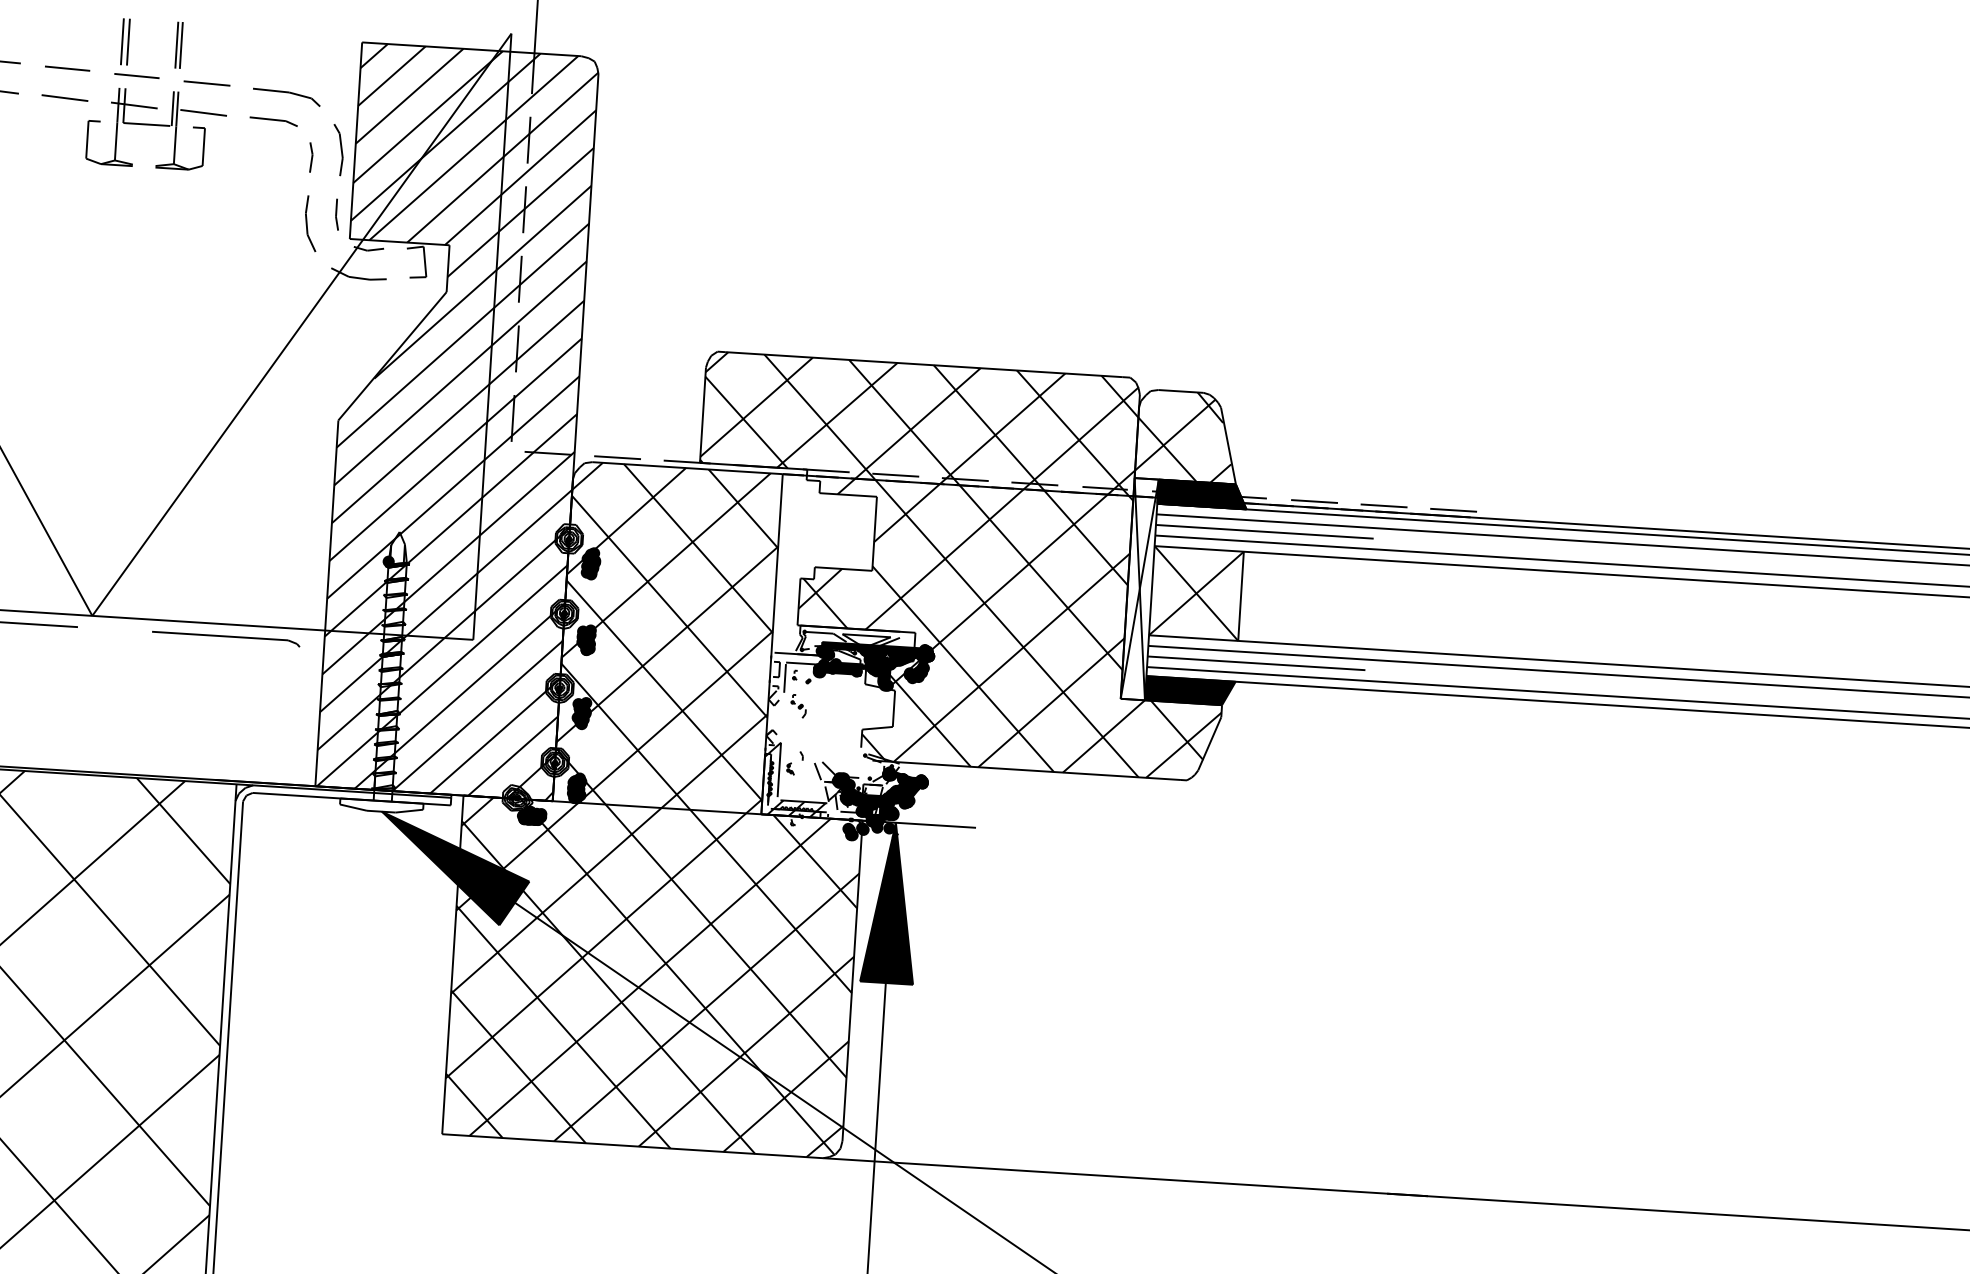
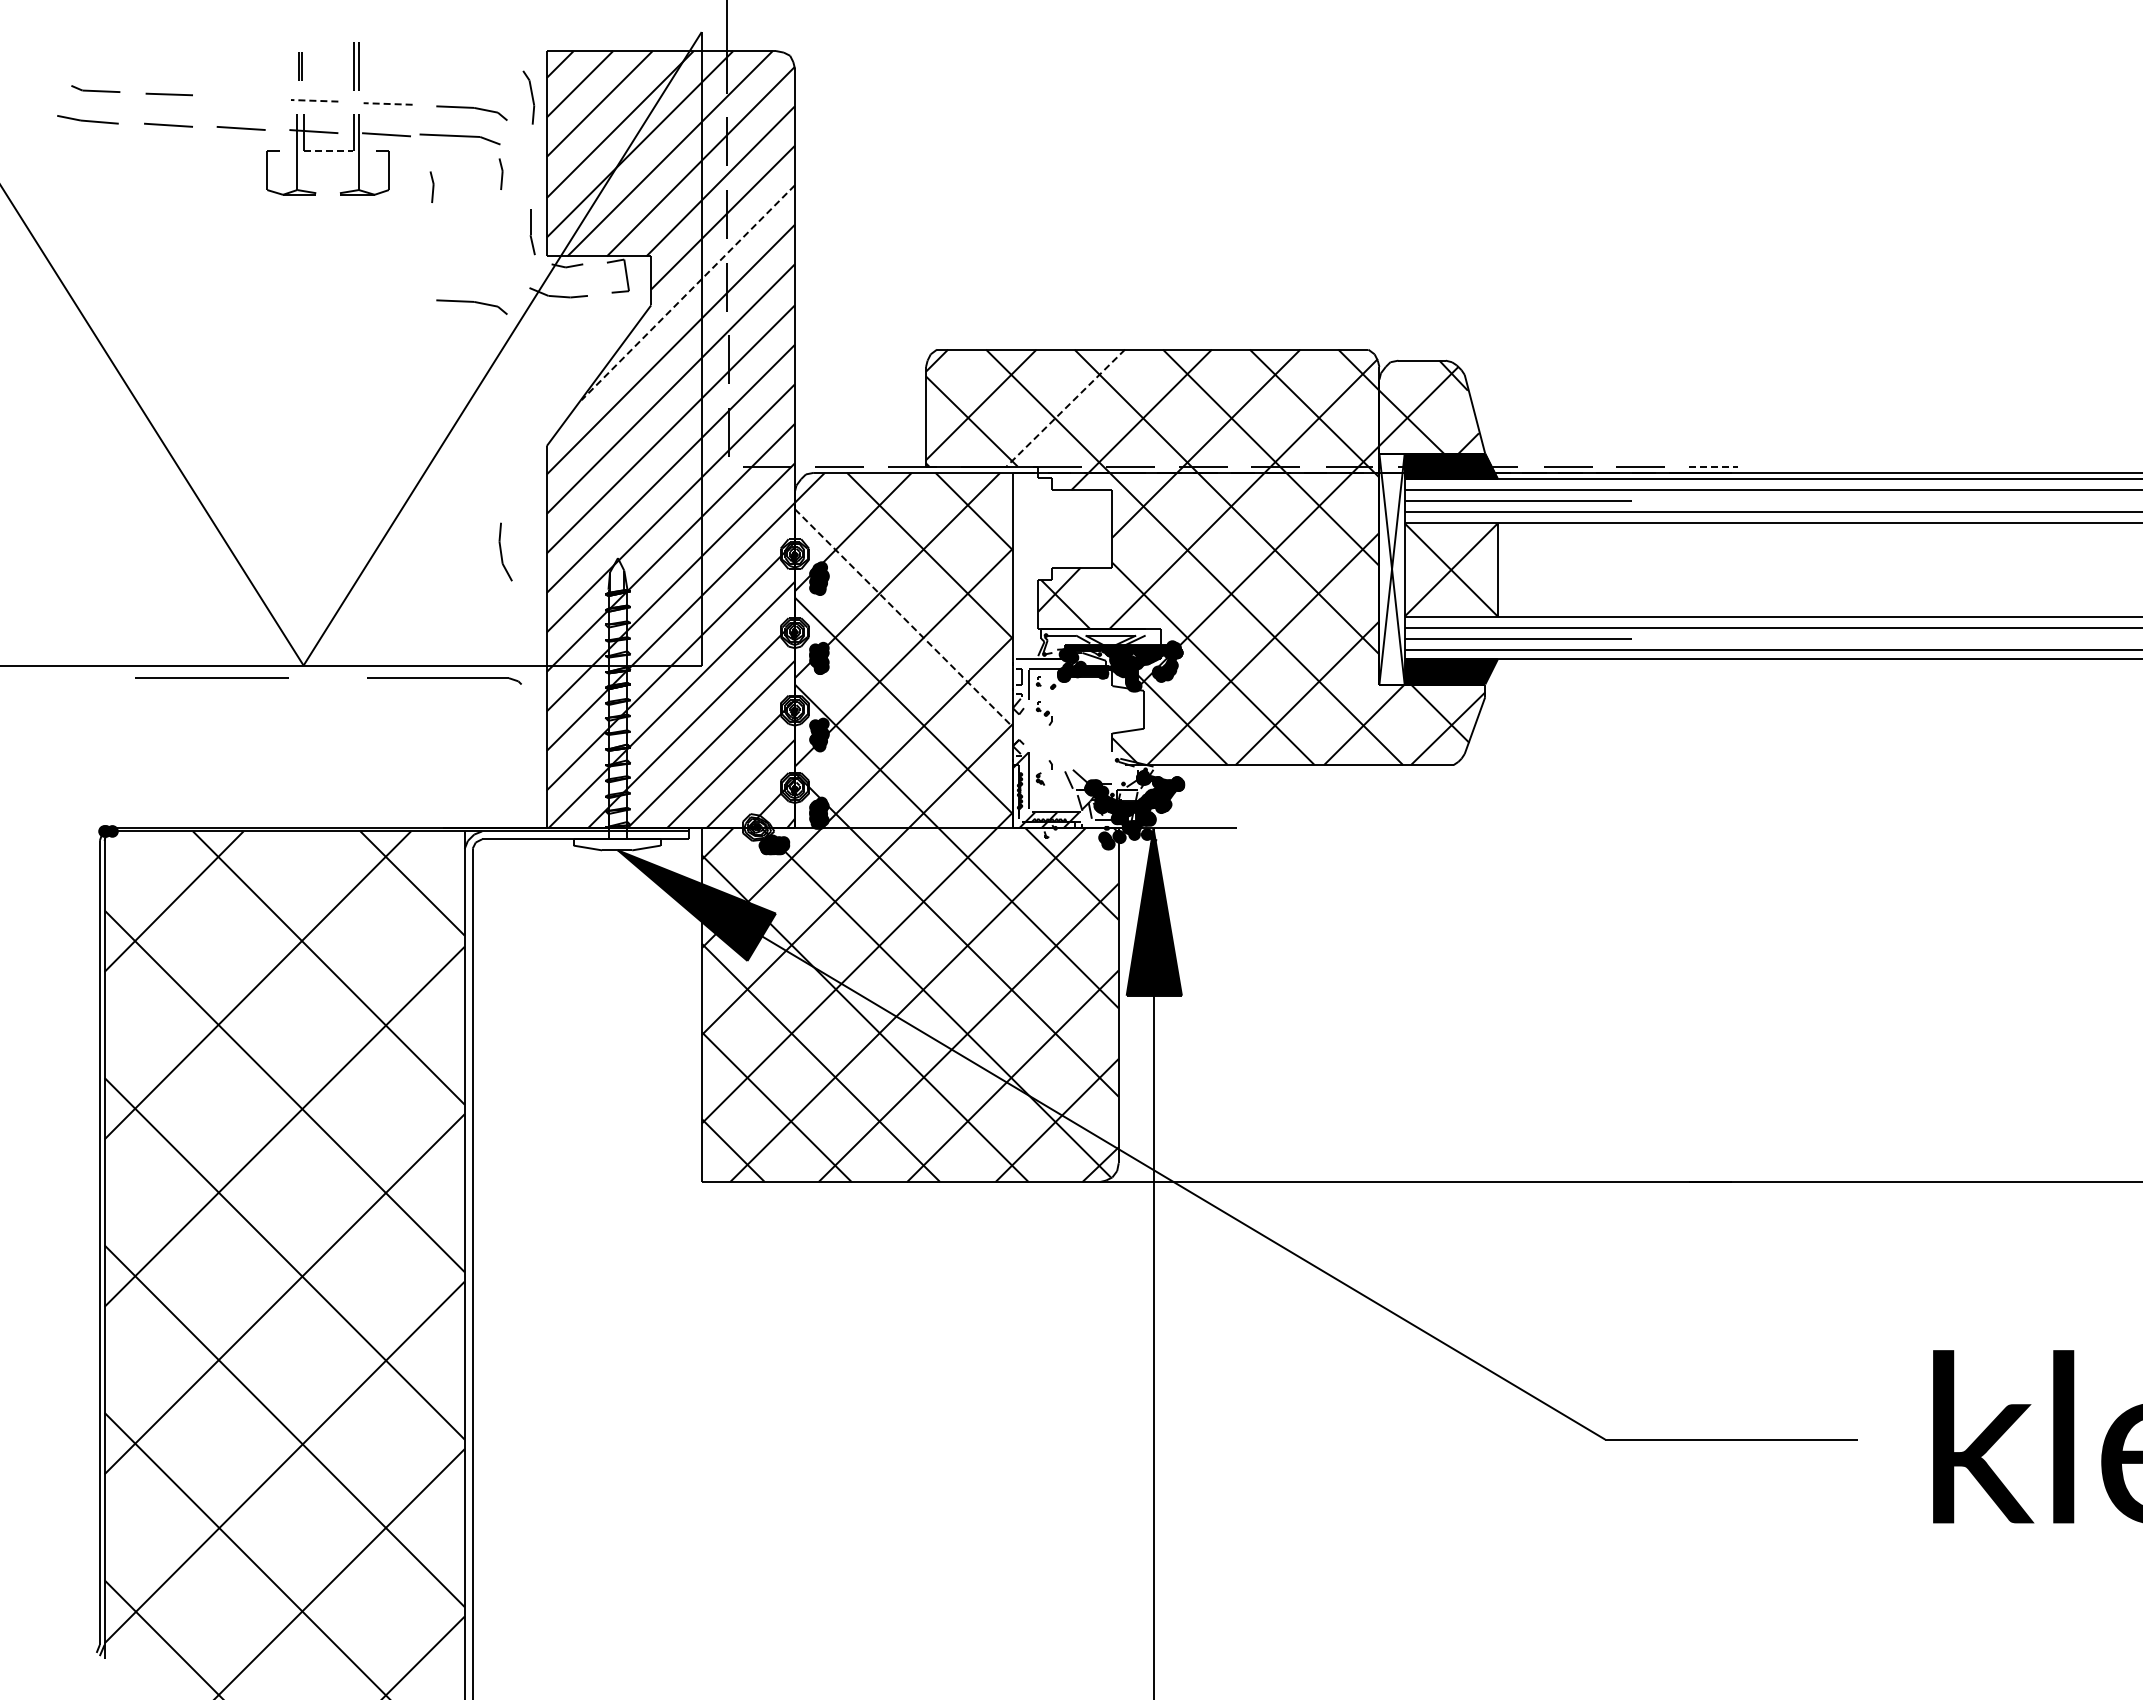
part: (125, 42) -> (300, 66), size x0.6
line: (67, 68) -> (241, 97), removed
line: (136, 75) -> (314, 100), solid -> dashed
line: (206, 83) -> (387, 103), solid -> dashed
part: (273, 121) -> (459, 139), size x1.6
line: (147, 124) -> (328, 150), solid -> dashed
part: (337, 149) -> (528, 97), moved
part: (243, 165) -> (431, 186), added
part: (337, 214) -> (532, 231), size x1.4
part: (311, 223) -> (505, 551), moved
part: (274, 282) -> (471, 306), added
line: (482, 282) -> (687, 293), solid -> dashed
line: (836, 415) -> (1065, 408), solid -> dashed
line: (1454, 510) -> (1714, 466), solid -> dashed
fill: (388, 561) -> (608, 589), removed
line: (670, 607) -> (904, 618), solid -> dashed

